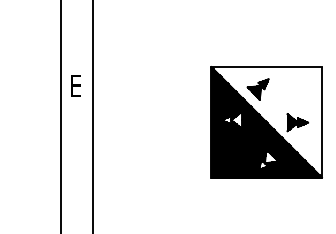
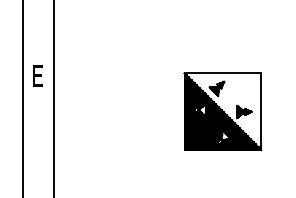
part: (266, 122) -> (222, 111), size x0.71

